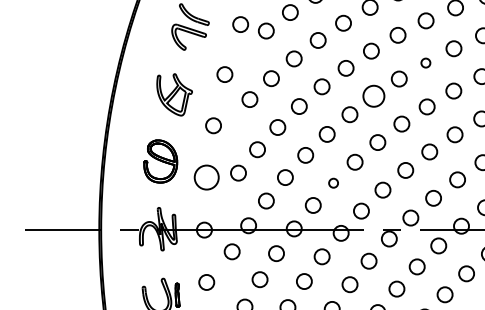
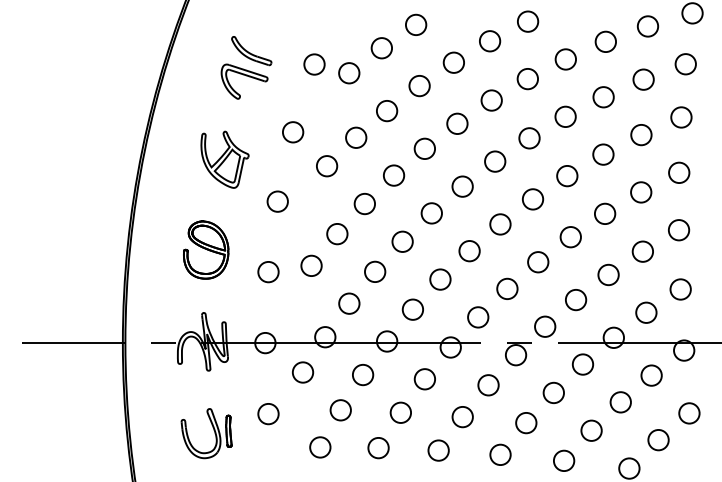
circle: (425, 62) -> (565, 116), size x1.67
circle: (374, 96) -> (495, 161), size x0.71
circle: (206, 178) -> (268, 272), size x0.62
circle: (333, 183) -> (440, 279), size x1.67

